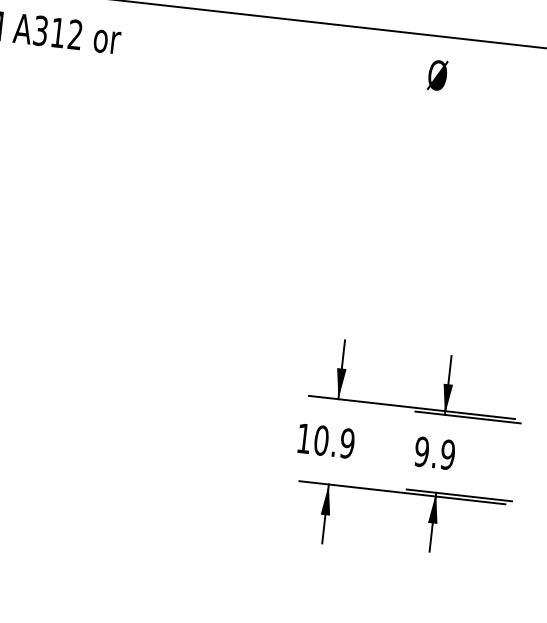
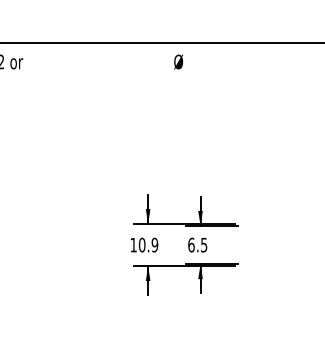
text: (434, 452) -> (197, 244), 9.9 -> 6.5

